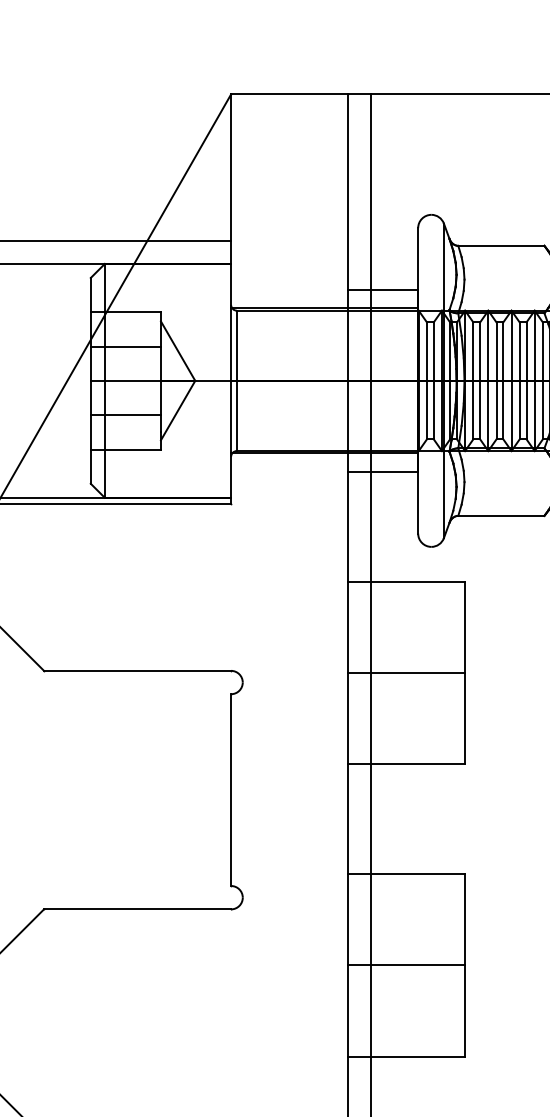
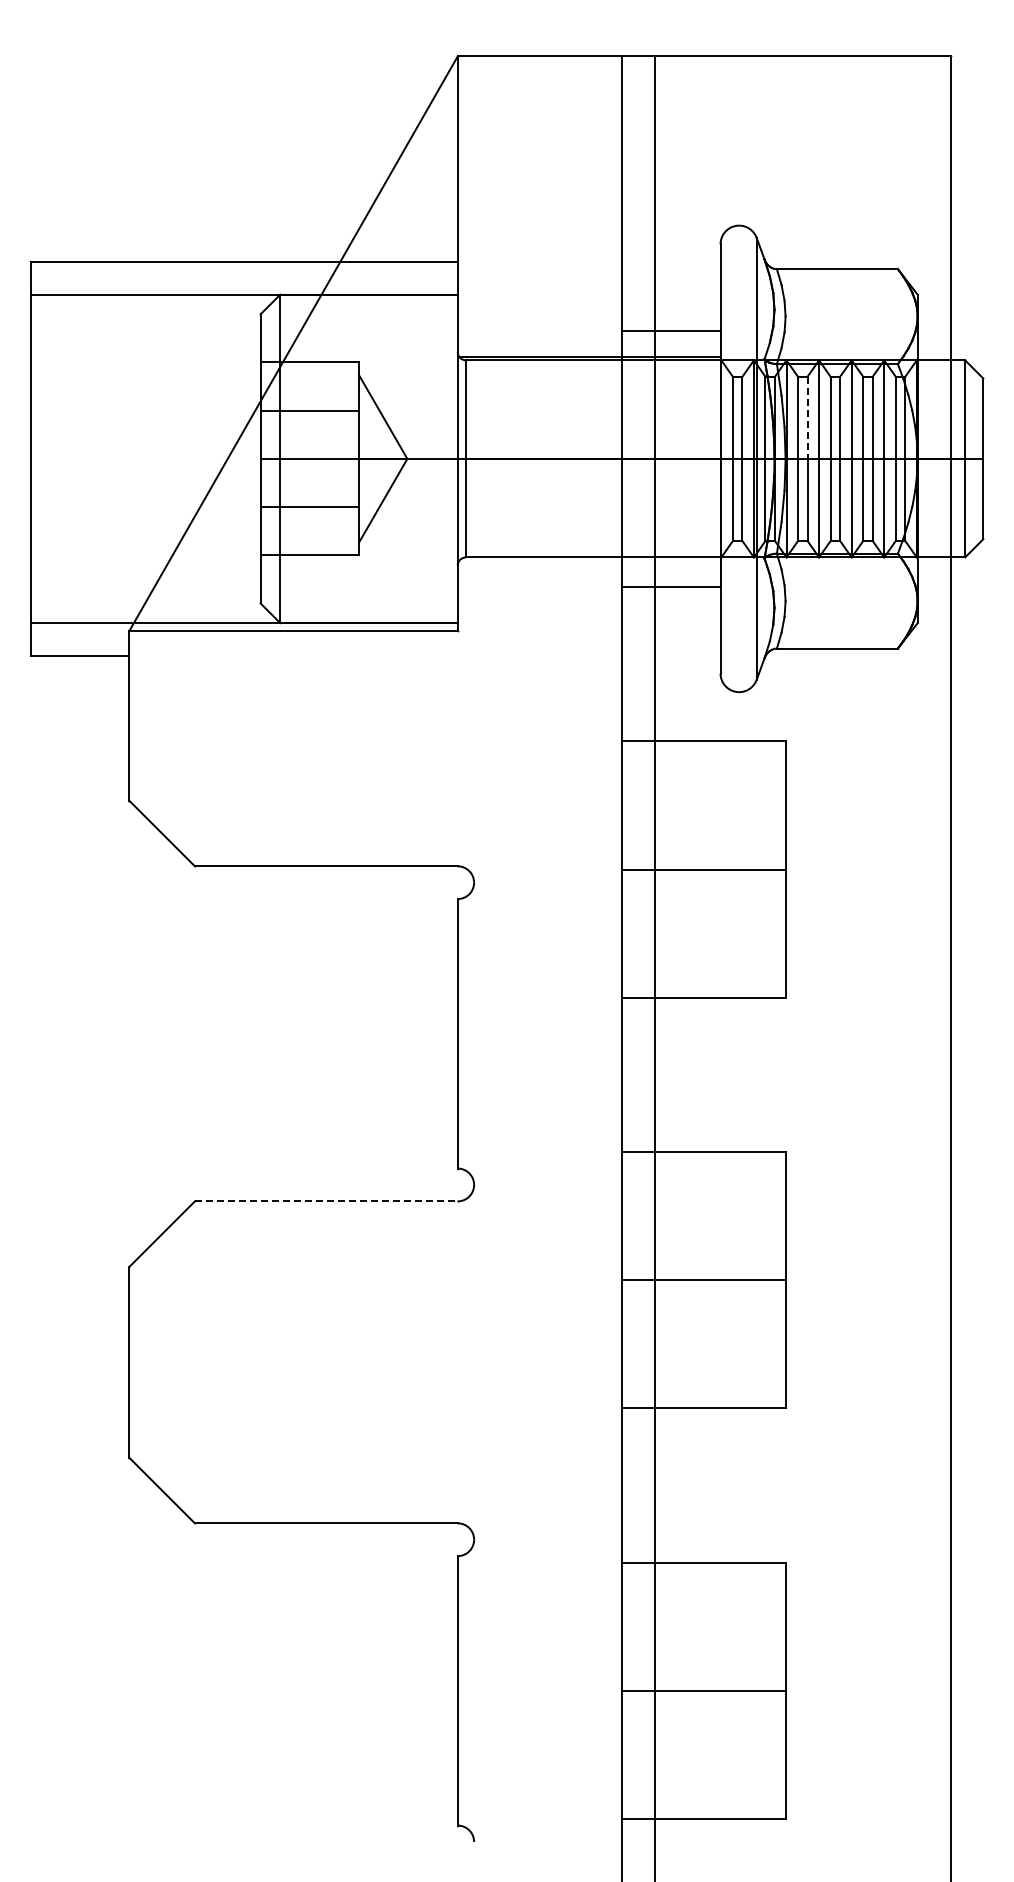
line: (480, 352) -> (807, 418), solid -> dashed
line: (324, 453) -> (588, 560), removed
line: (137, 909) -> (326, 1201), solid -> dashed

